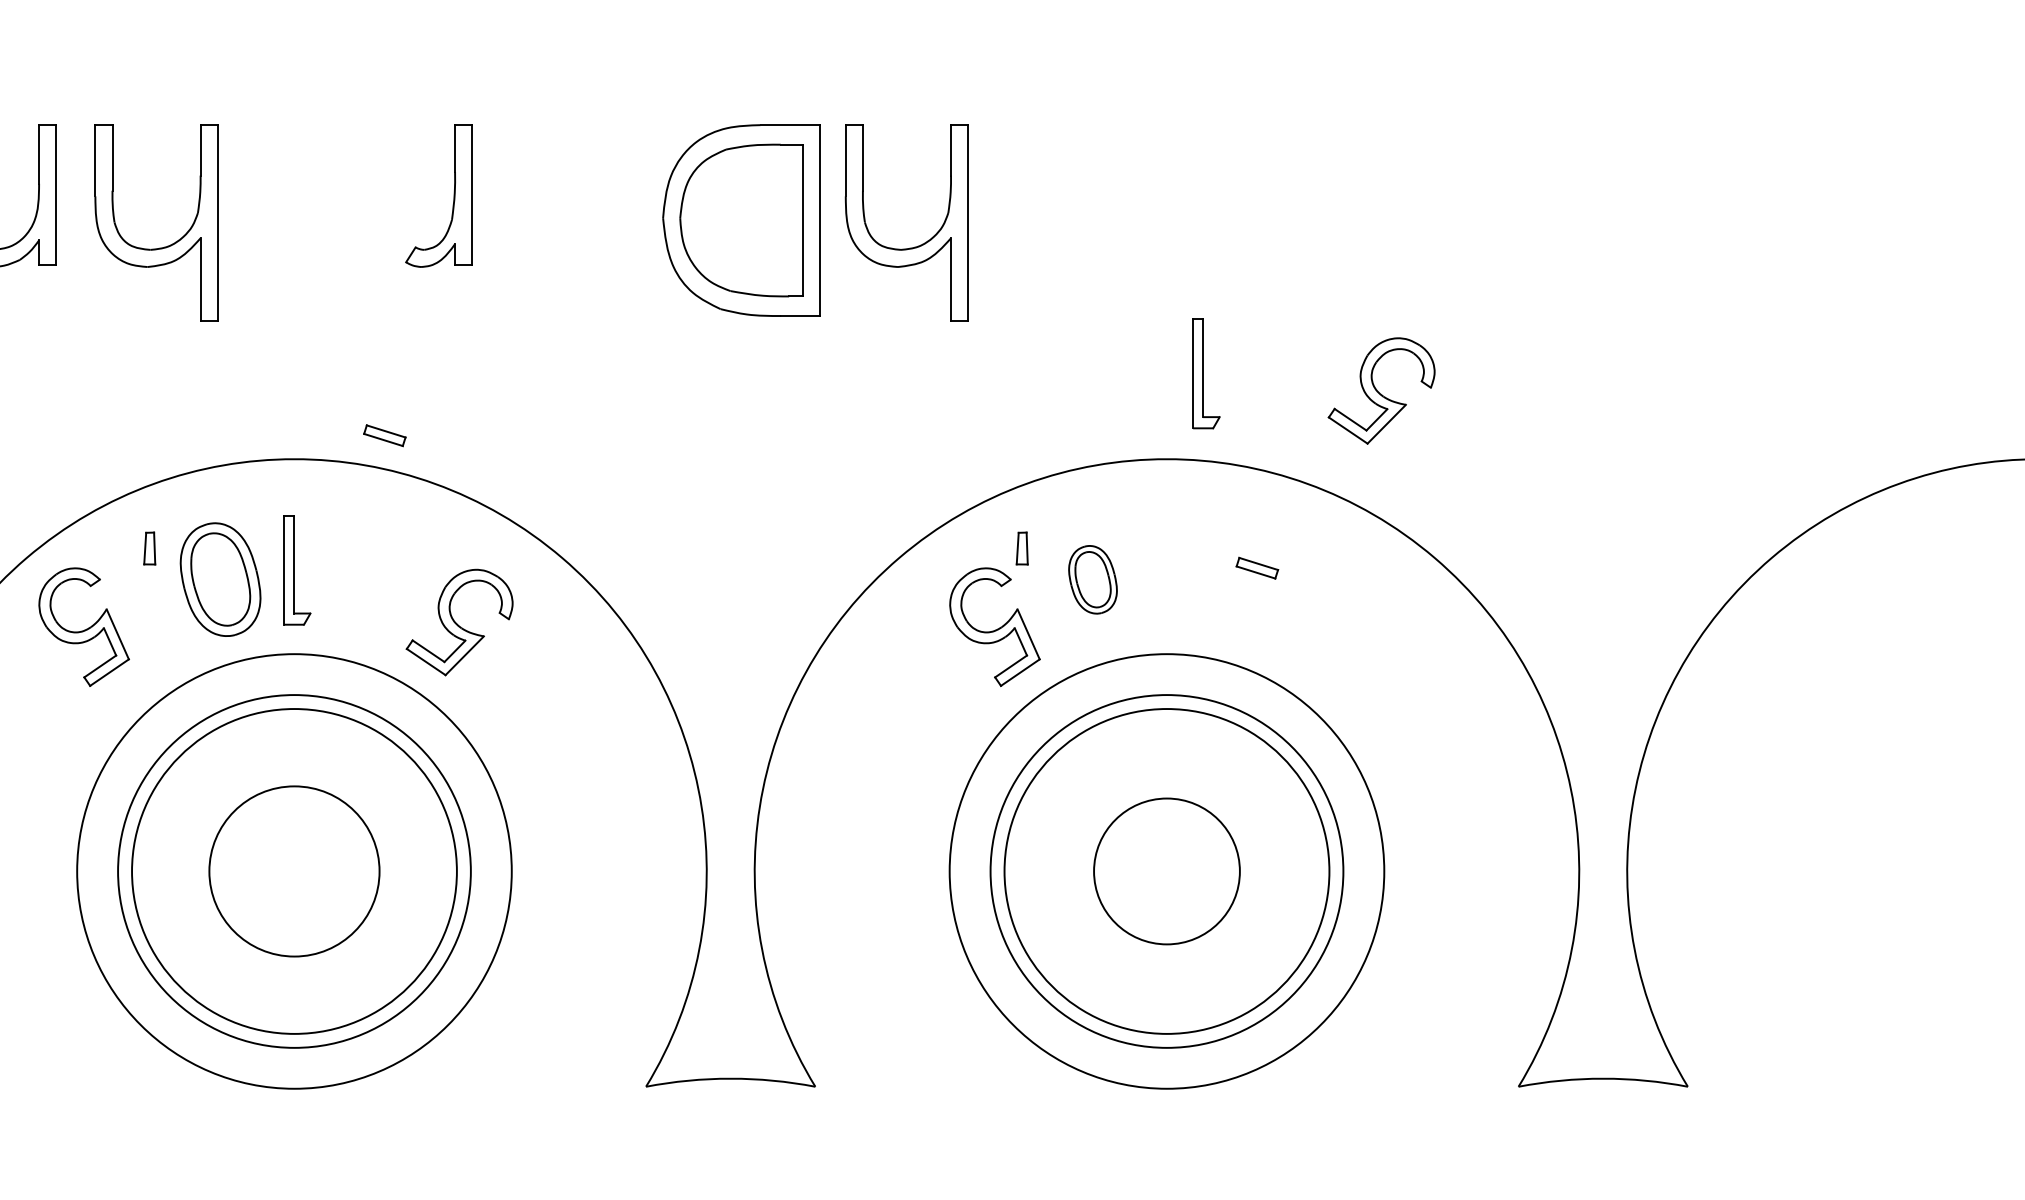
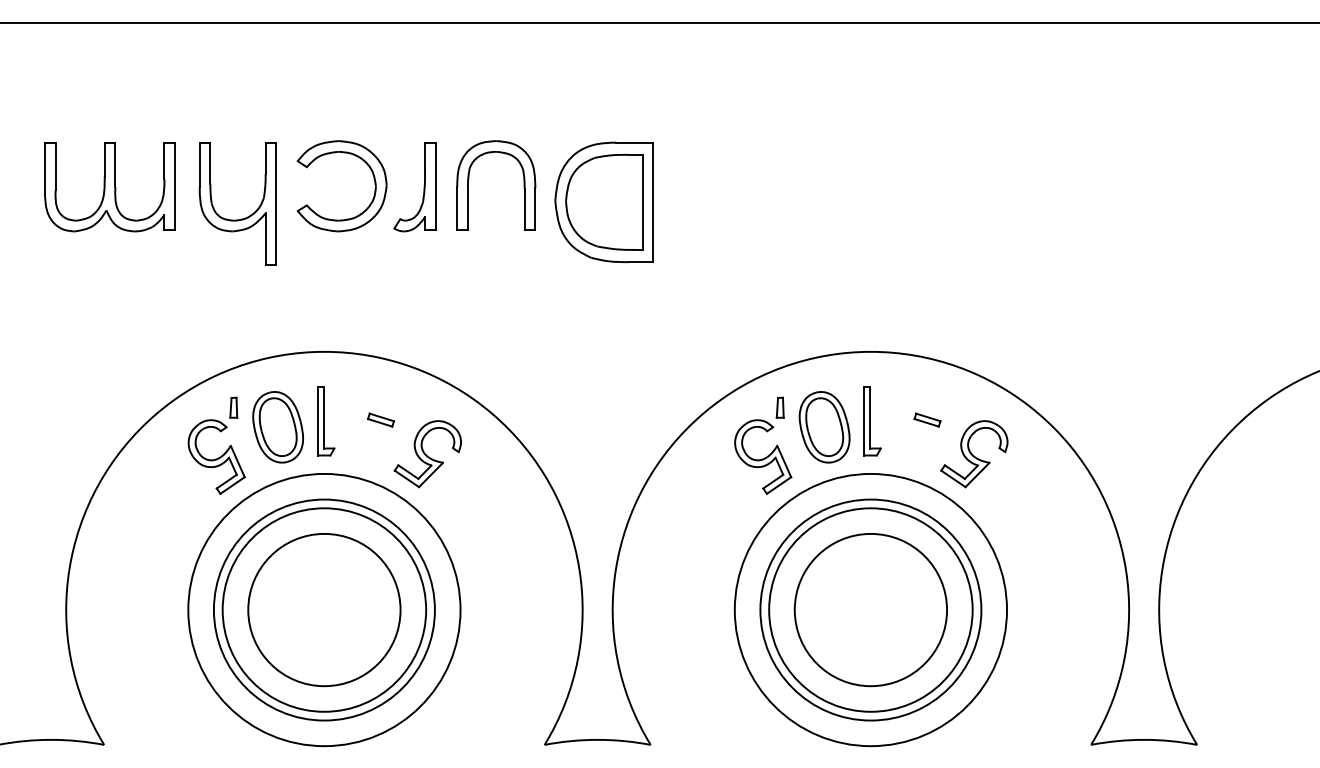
part: (612, 193) -> (523, 185), added
part: (329, 246) -> (346, 218), added
part: (912, 246) -> (711, 218), removed
part: (1206, 374) -> (872, 421), moved
part: (1381, 391) -> (974, 454), moved
part: (385, 434) -> (381, 419), moved
part: (1092, 579) -> (824, 427), size x1.67
part: (83, 626) -> (216, 456), moved
circle: (294, 870) -> (324, 609), size x1.43
circle: (1166, 870) -> (870, 609), size x1.67

